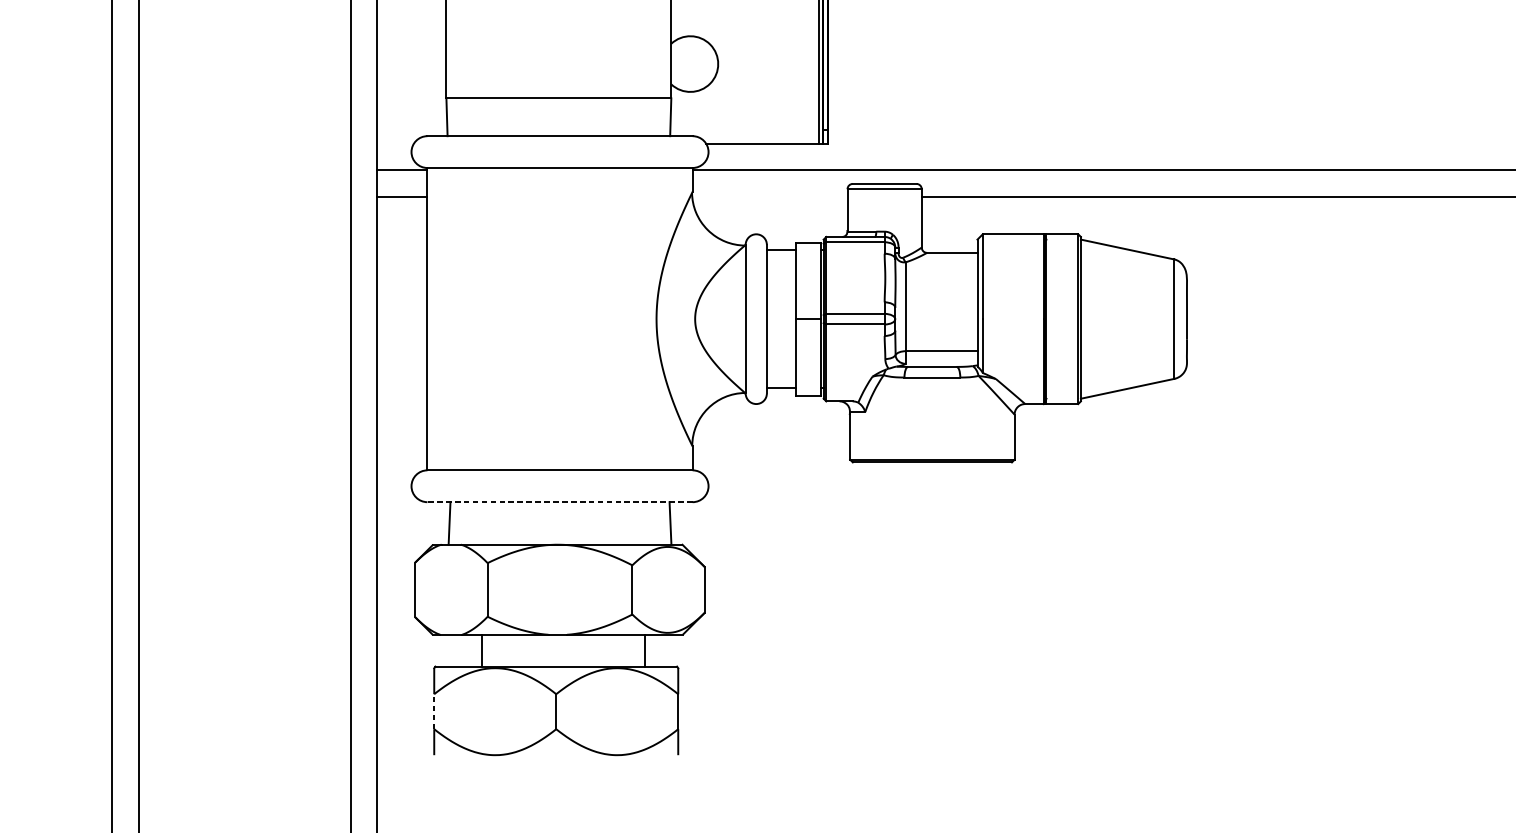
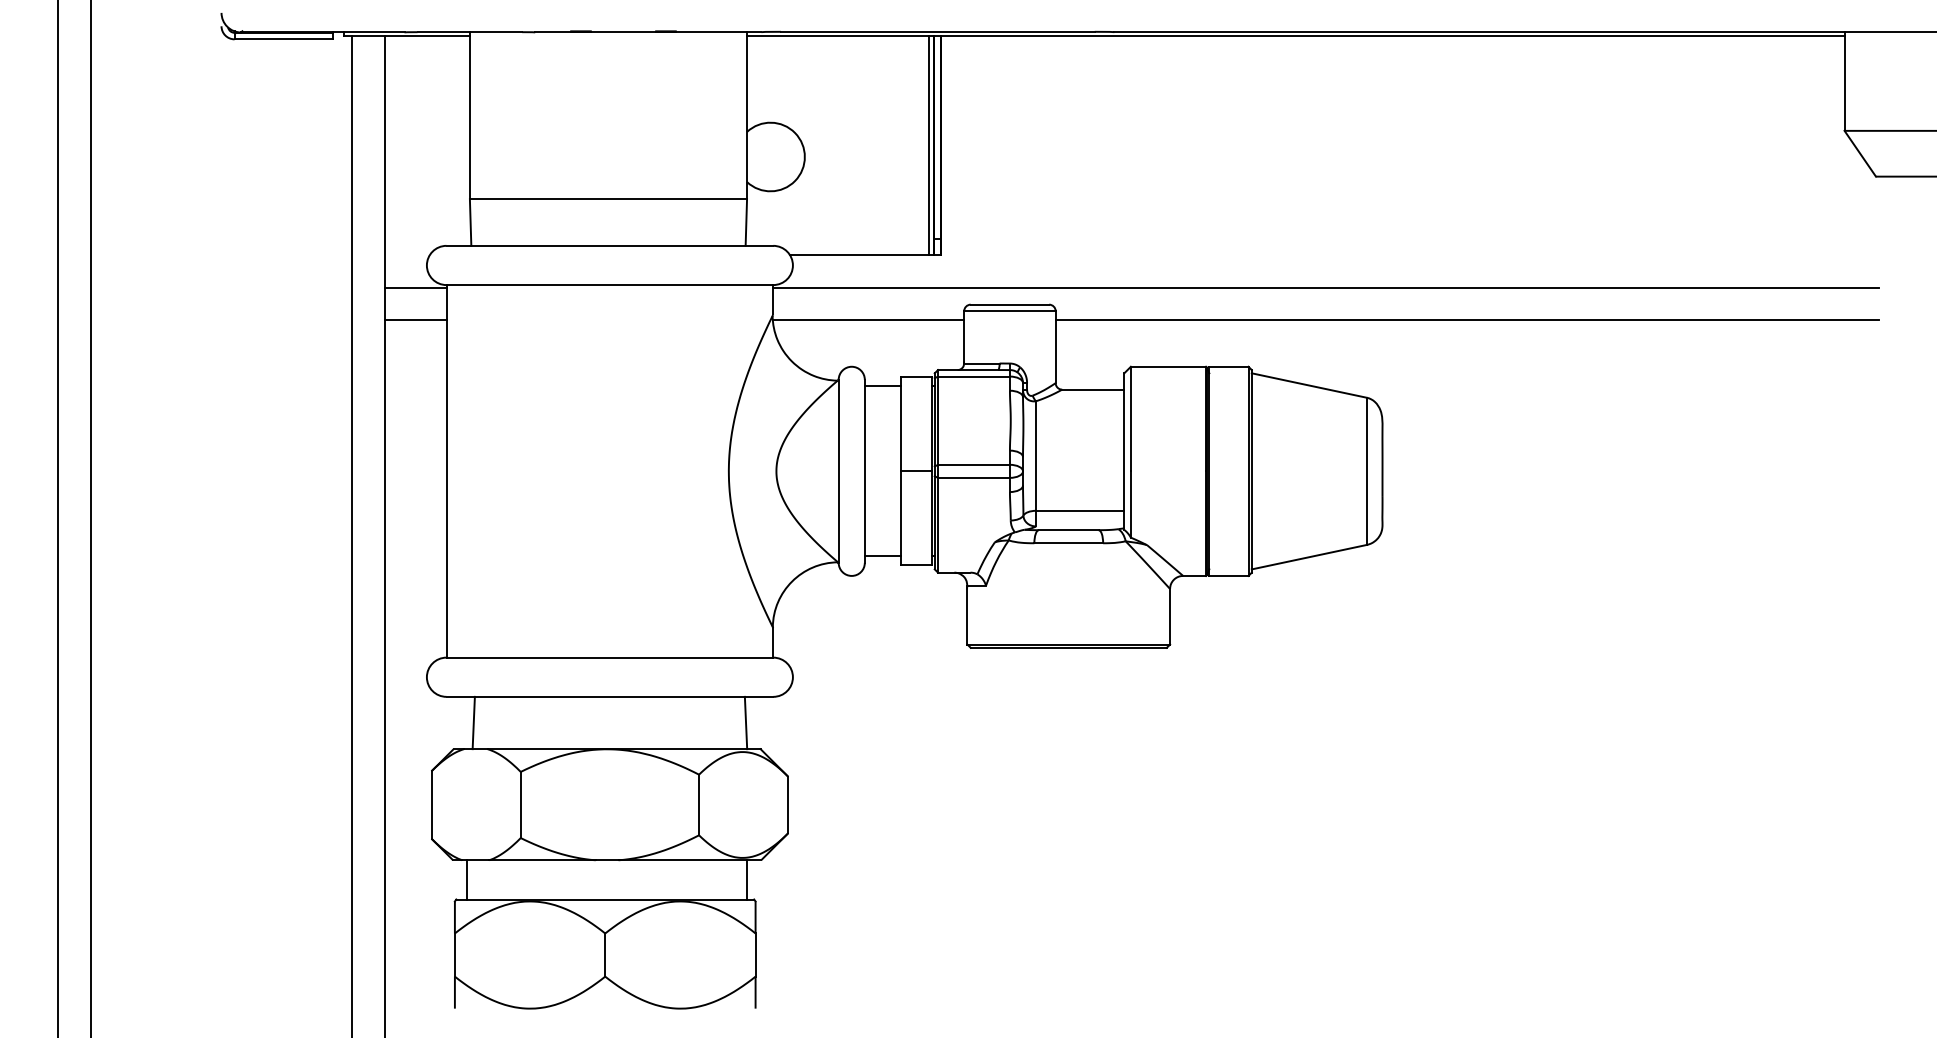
line: (769, 196) -> (868, 320), added
line: (559, 501) -> (609, 696), dashed -> solid
line: (482, 650) -> (467, 879), moved
line: (644, 650) -> (747, 879), moved
line: (433, 712) -> (454, 955), dashed -> solid

